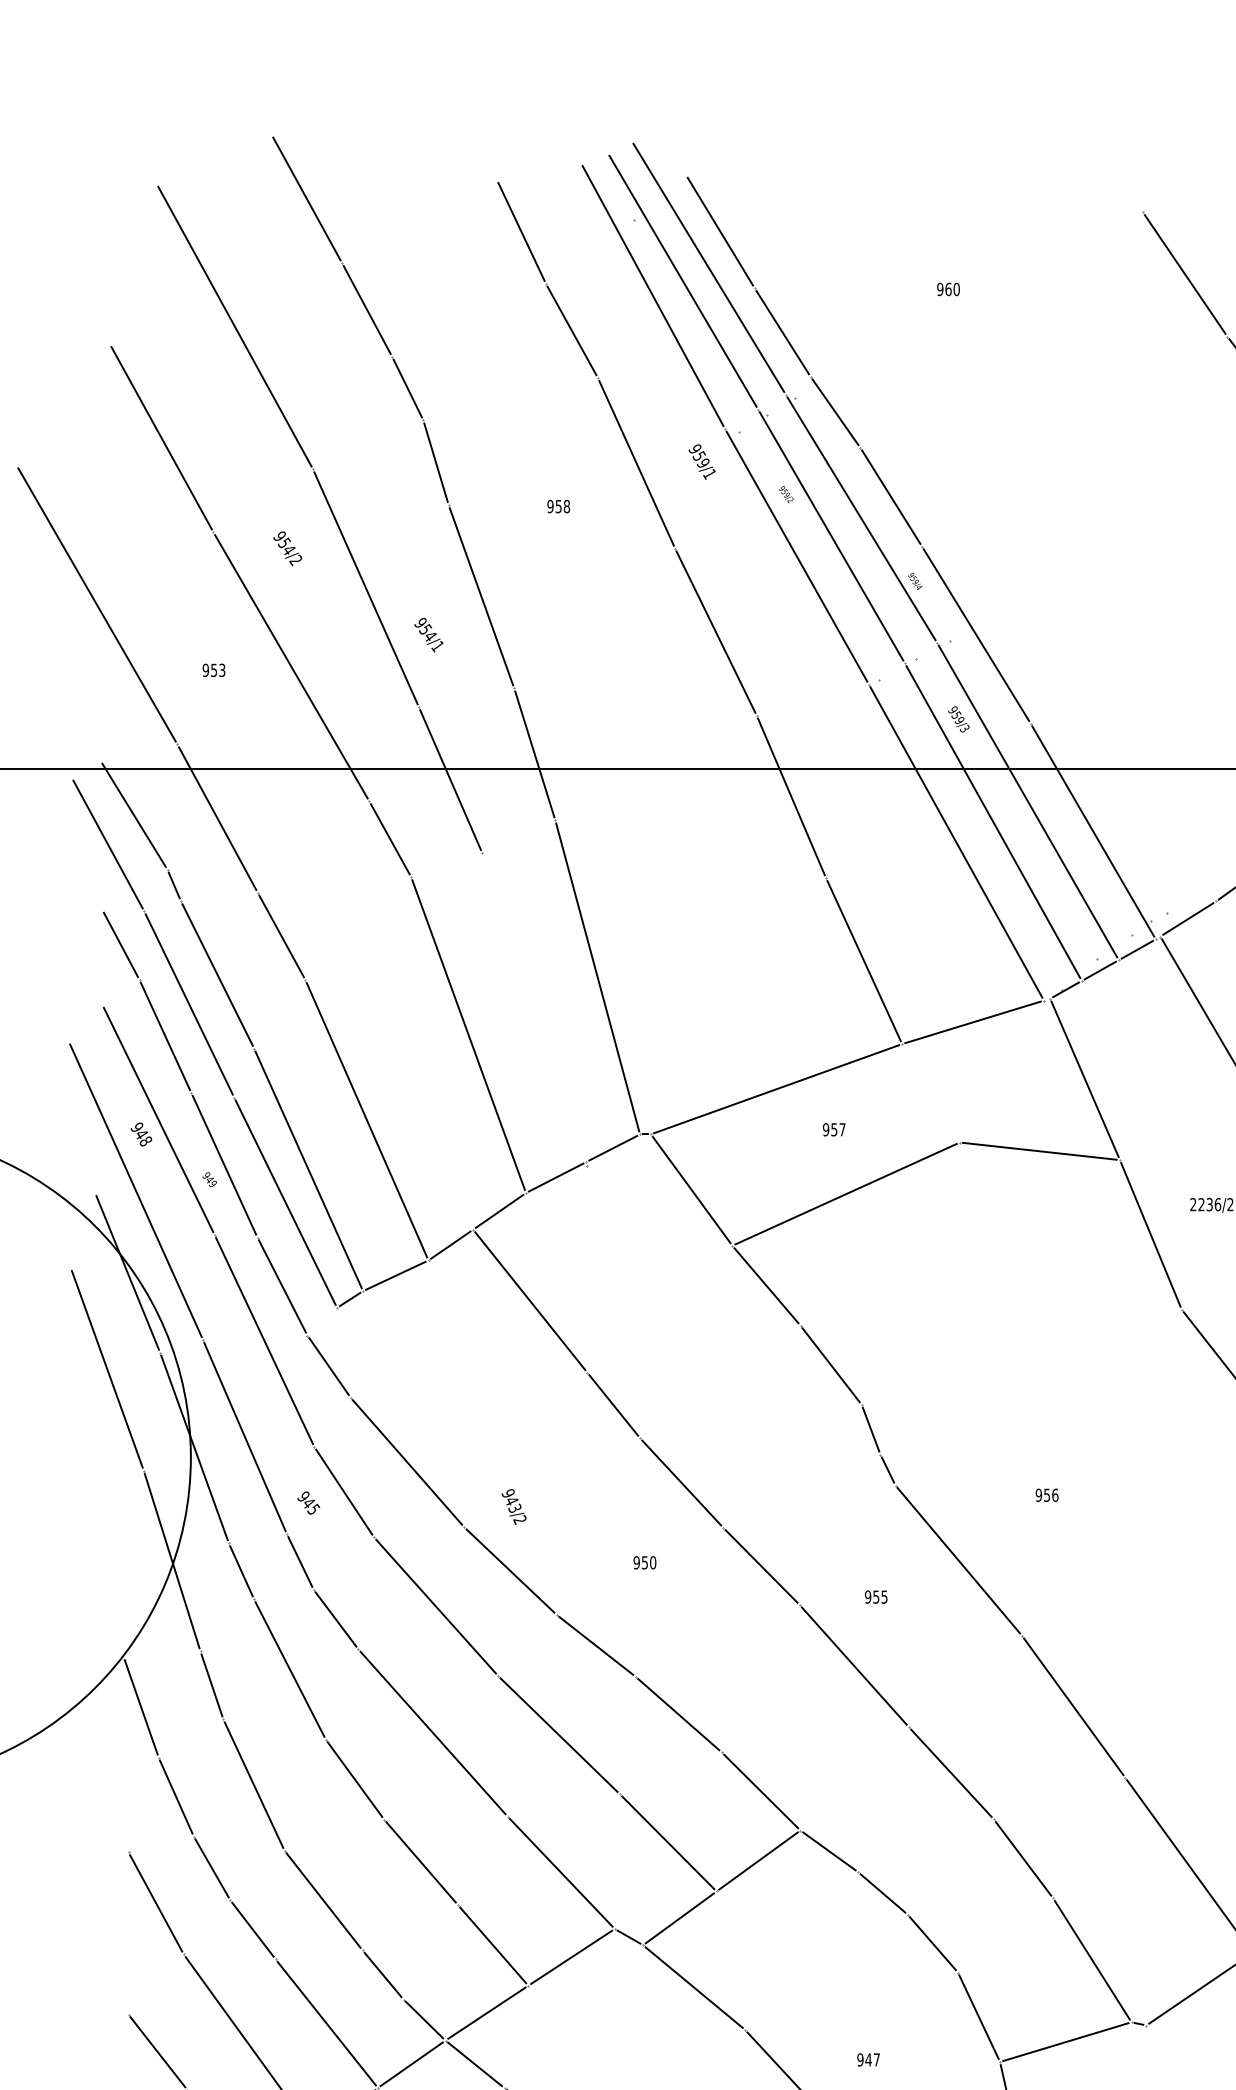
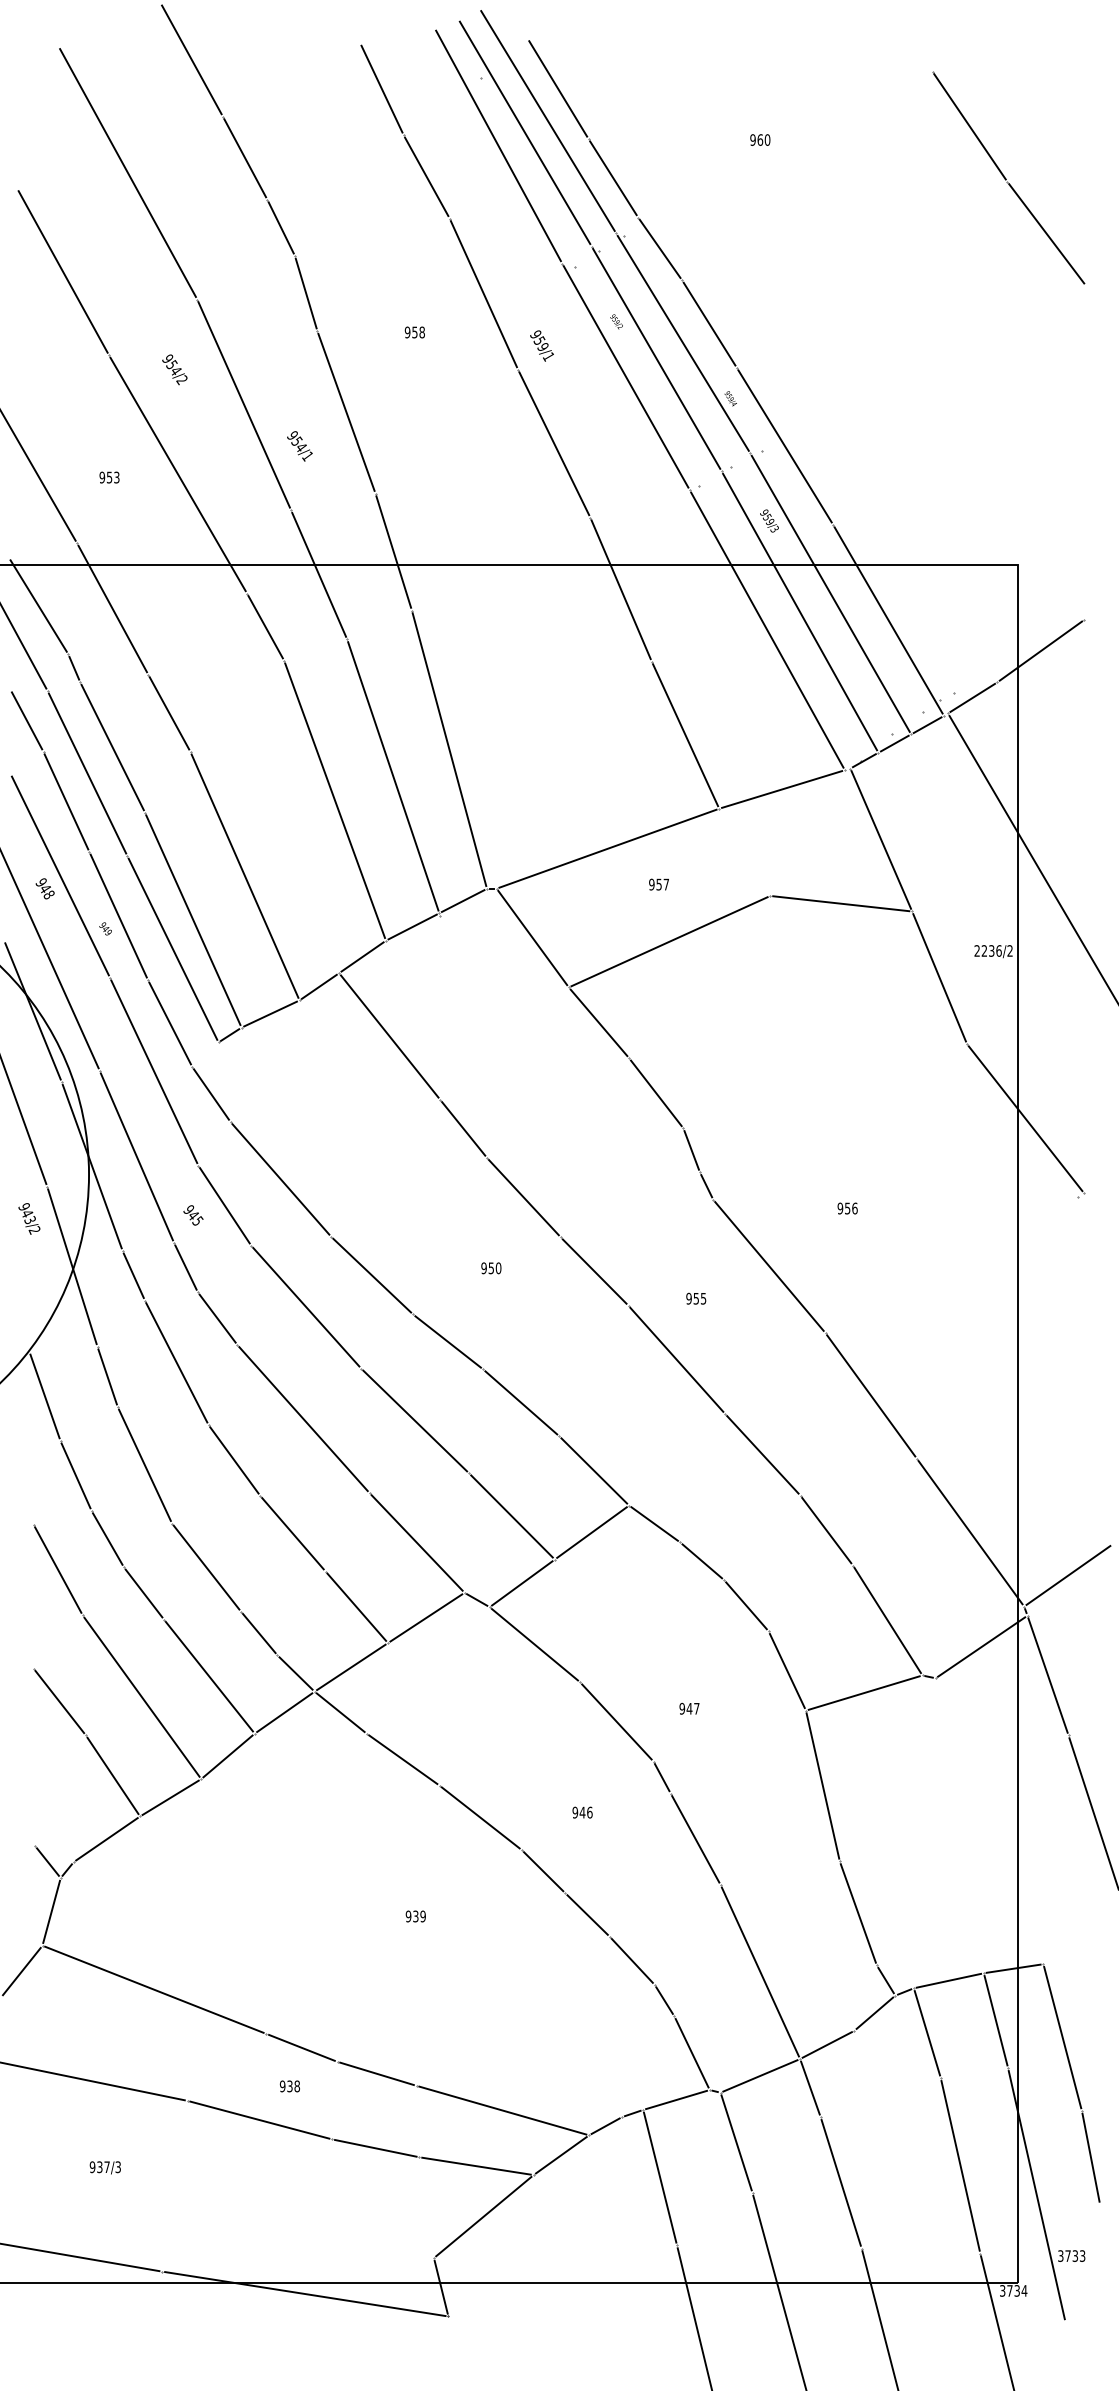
text: (701, 461) -> (541, 345), moved
line: (534, 1007) -> (393, 776), added
text: (514, 1506) -> (29, 1218), moved

